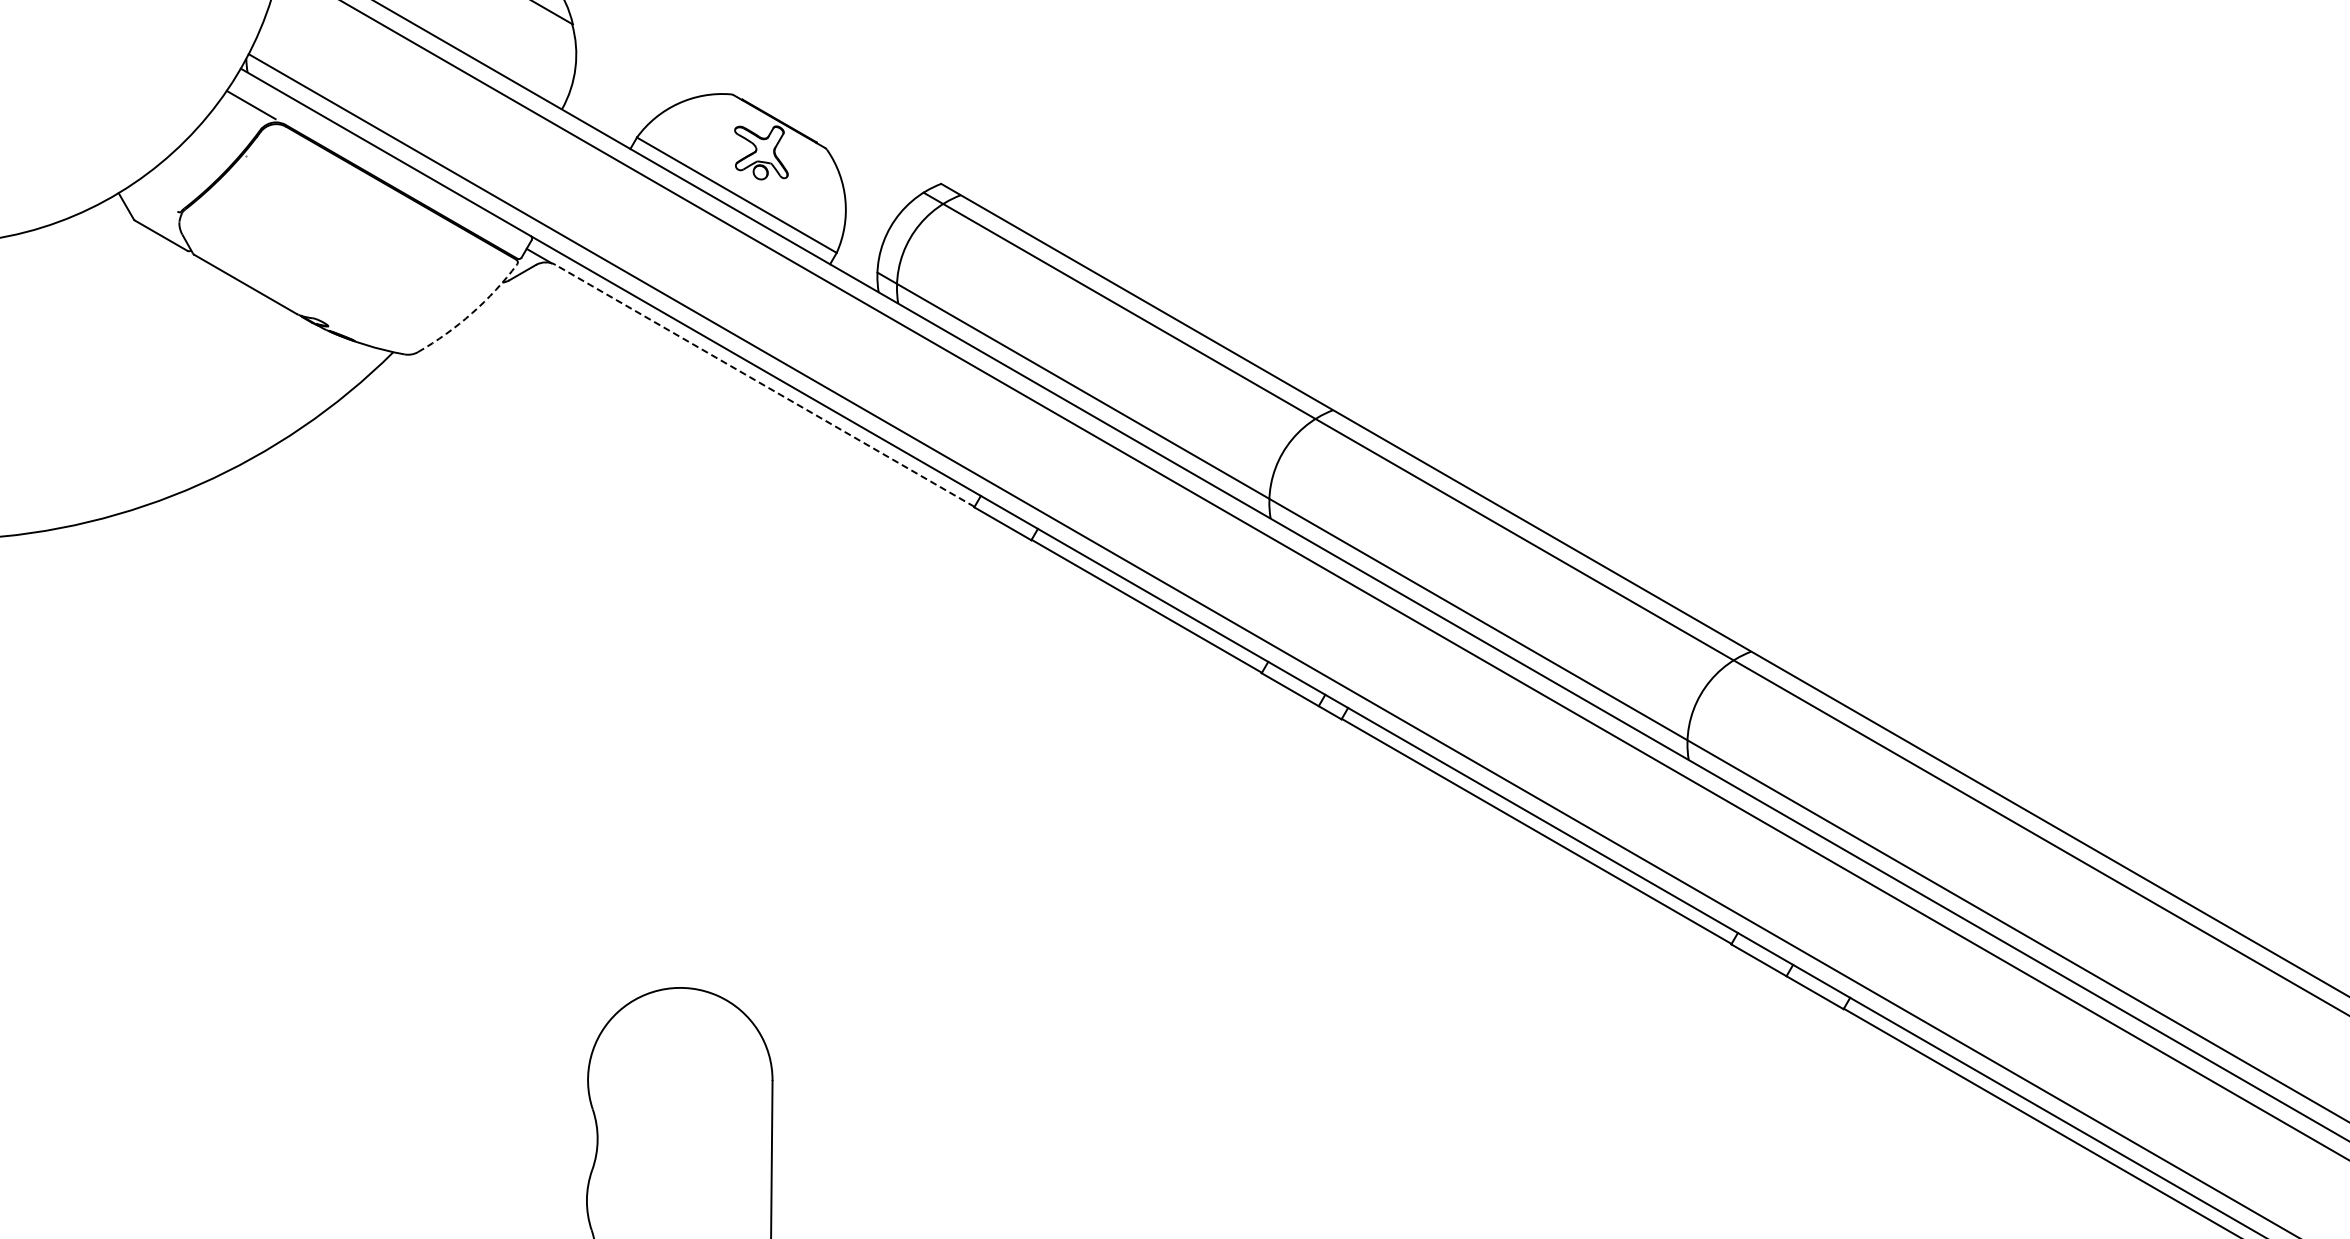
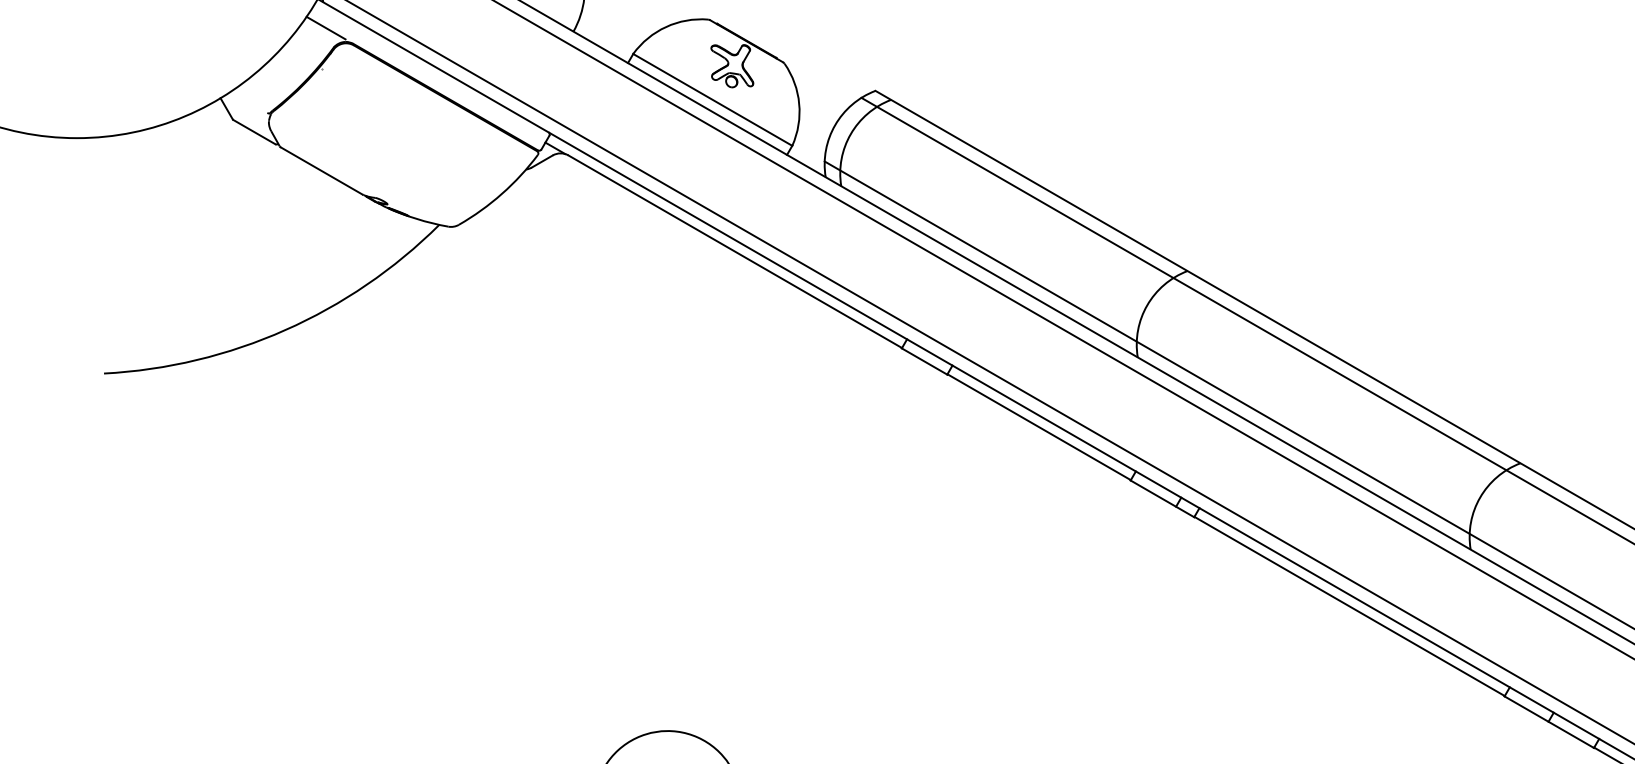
arc: (472, 313) -> (502, 194), dashed -> solid
line: (765, 385) -> (735, 251), dashed -> solid

